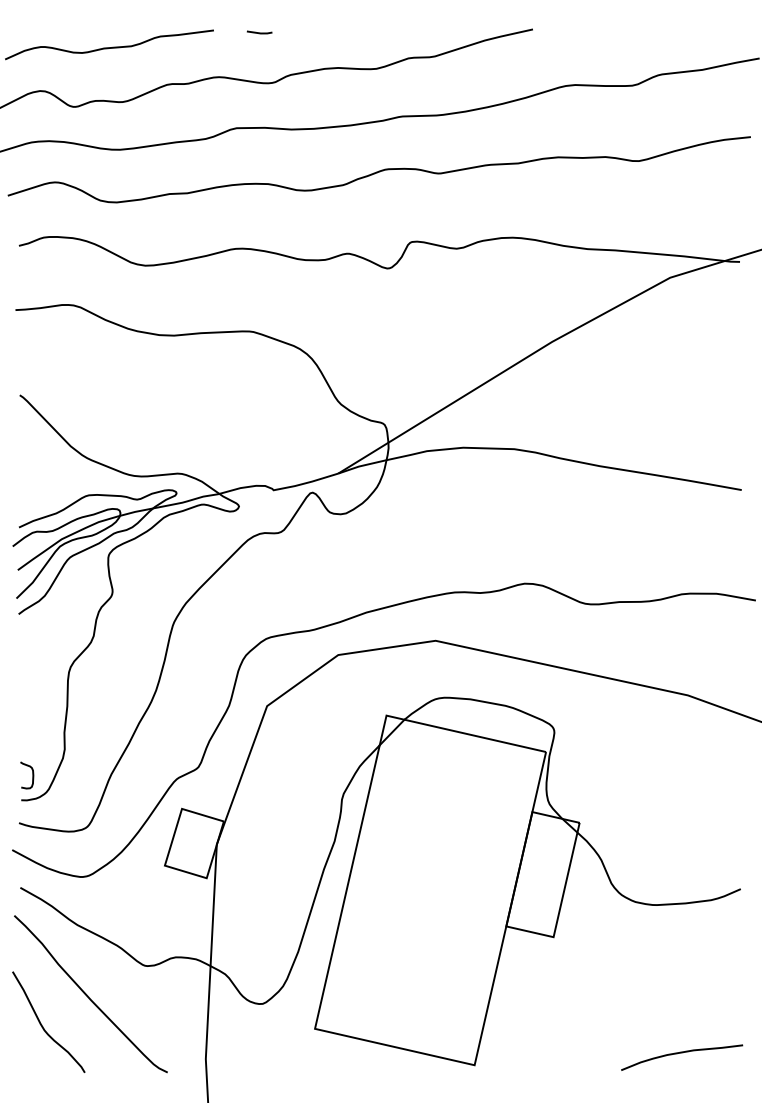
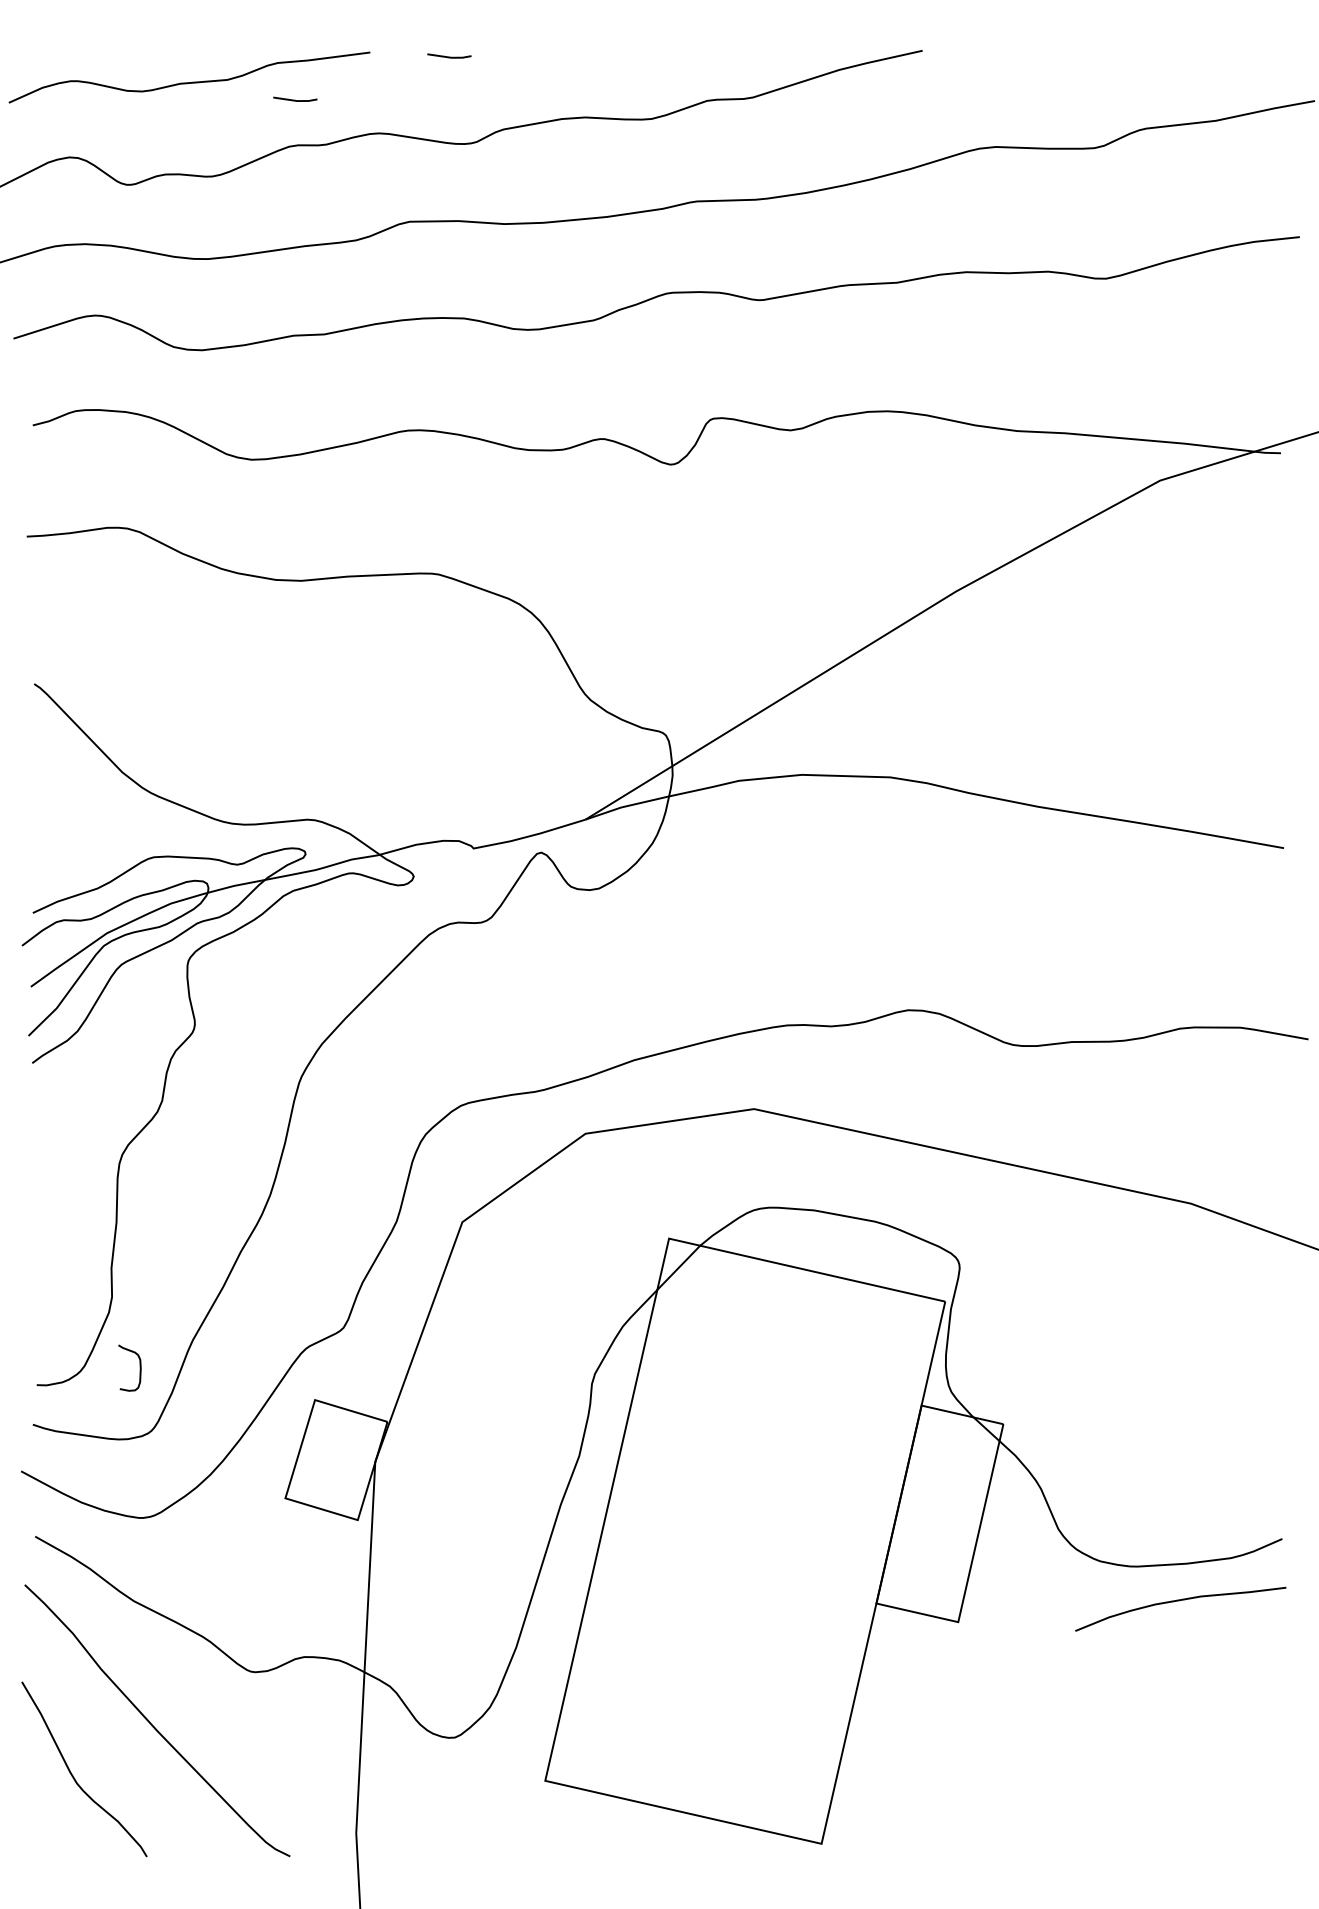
line: (170, 57) -> (295, 99), added
curve: (32, 775) -> (139, 1368), moved
curve: (682, 1053) -> (1181, 1601), moved

